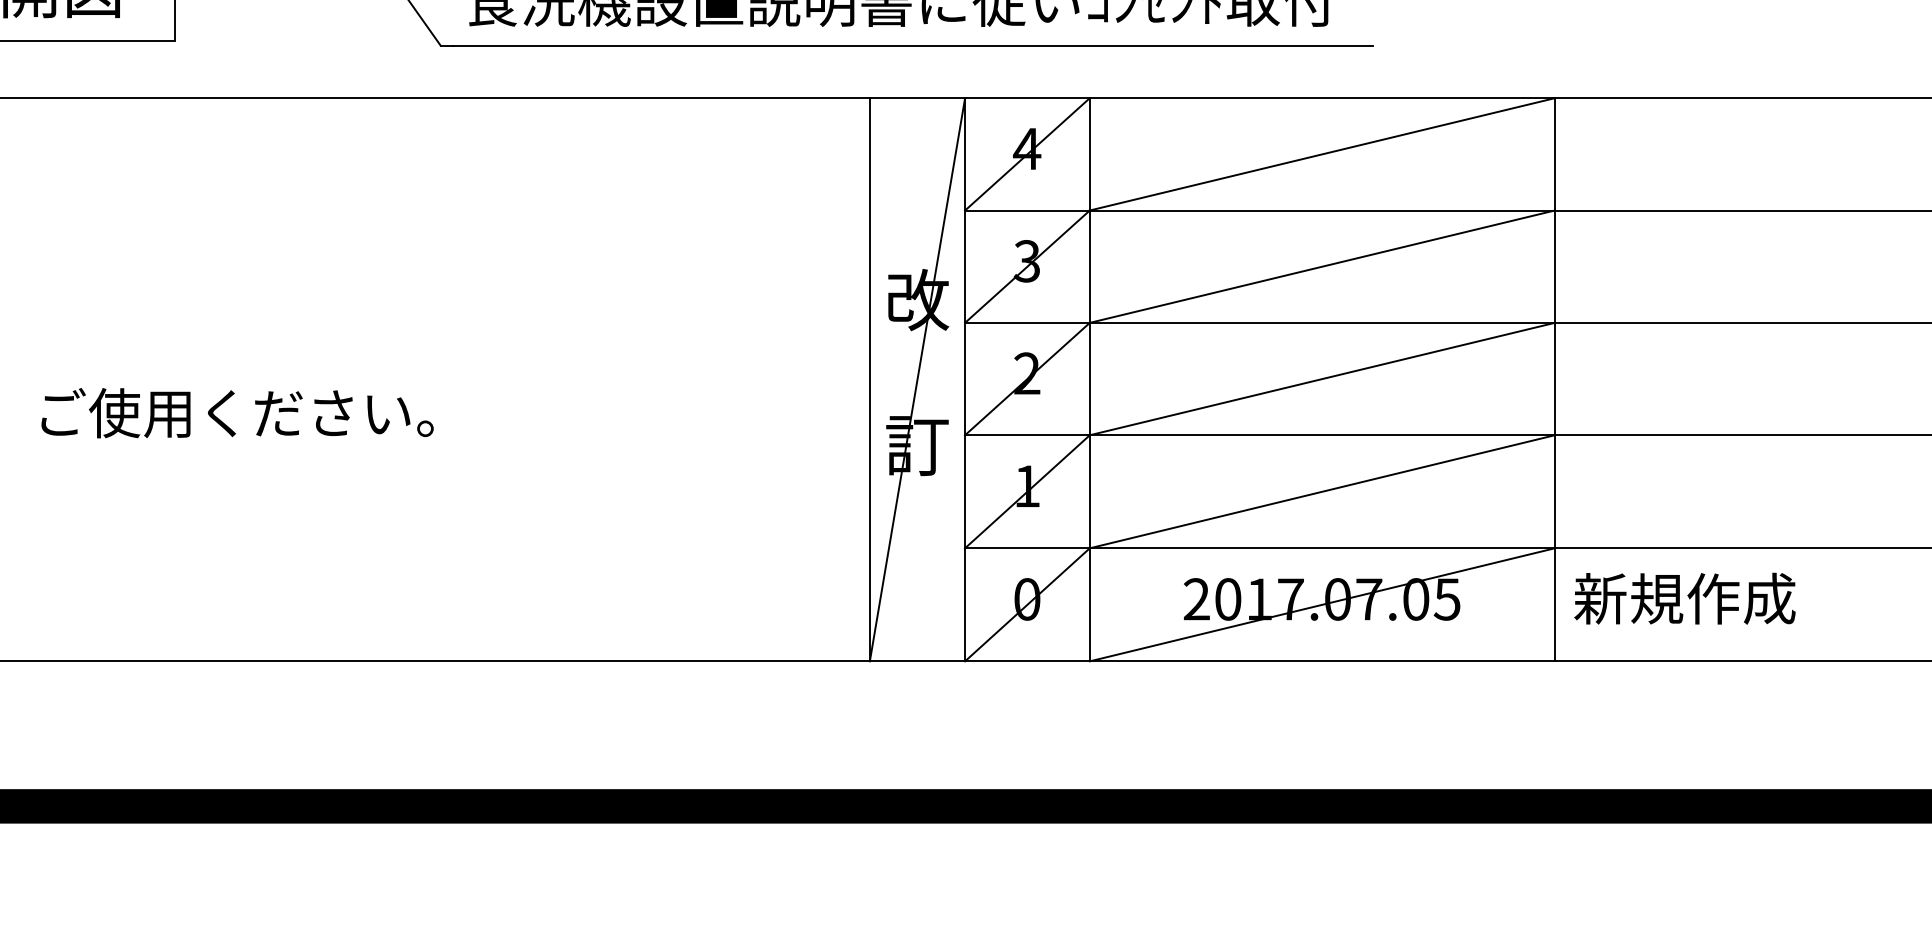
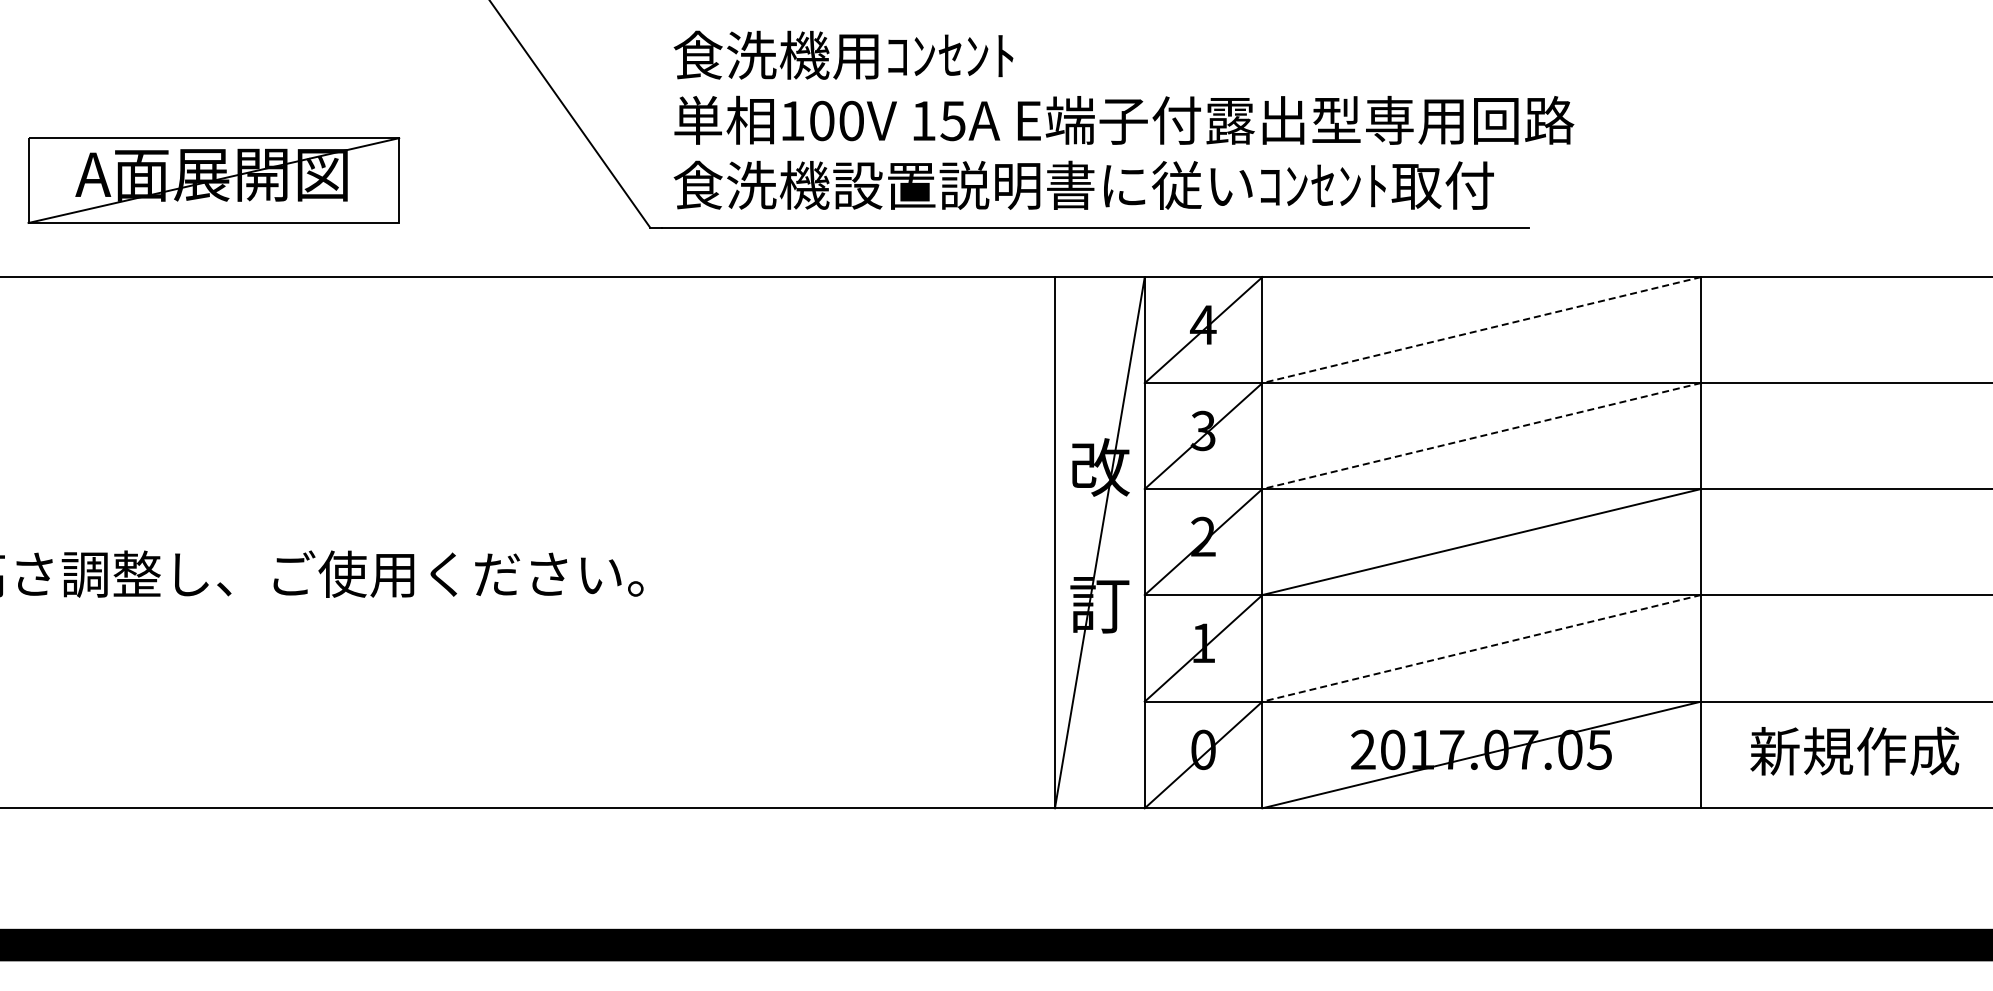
line: (1322, 154) -> (1481, 330), solid -> dashed
line: (1322, 267) -> (1481, 436), solid -> dashed
line: (1322, 491) -> (1481, 648), solid -> dashed
text: (1684, 597) -> (1854, 750), moved

